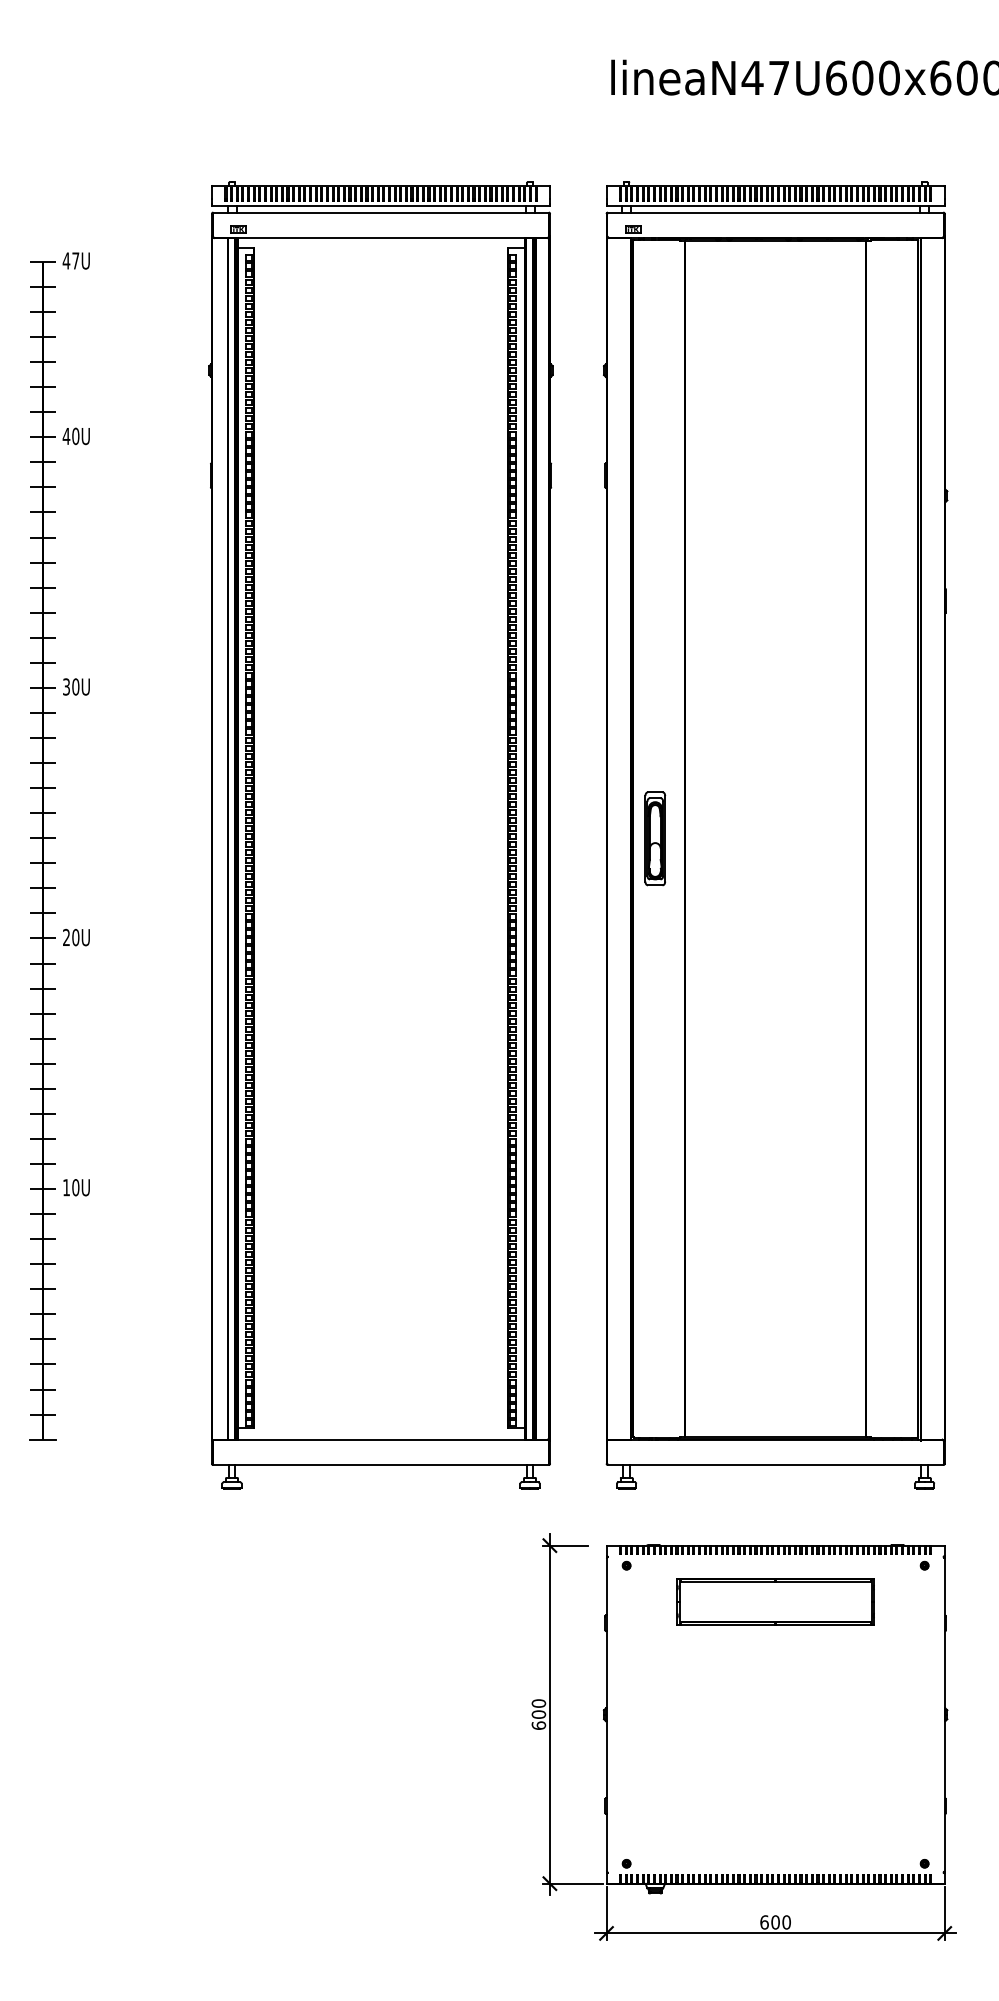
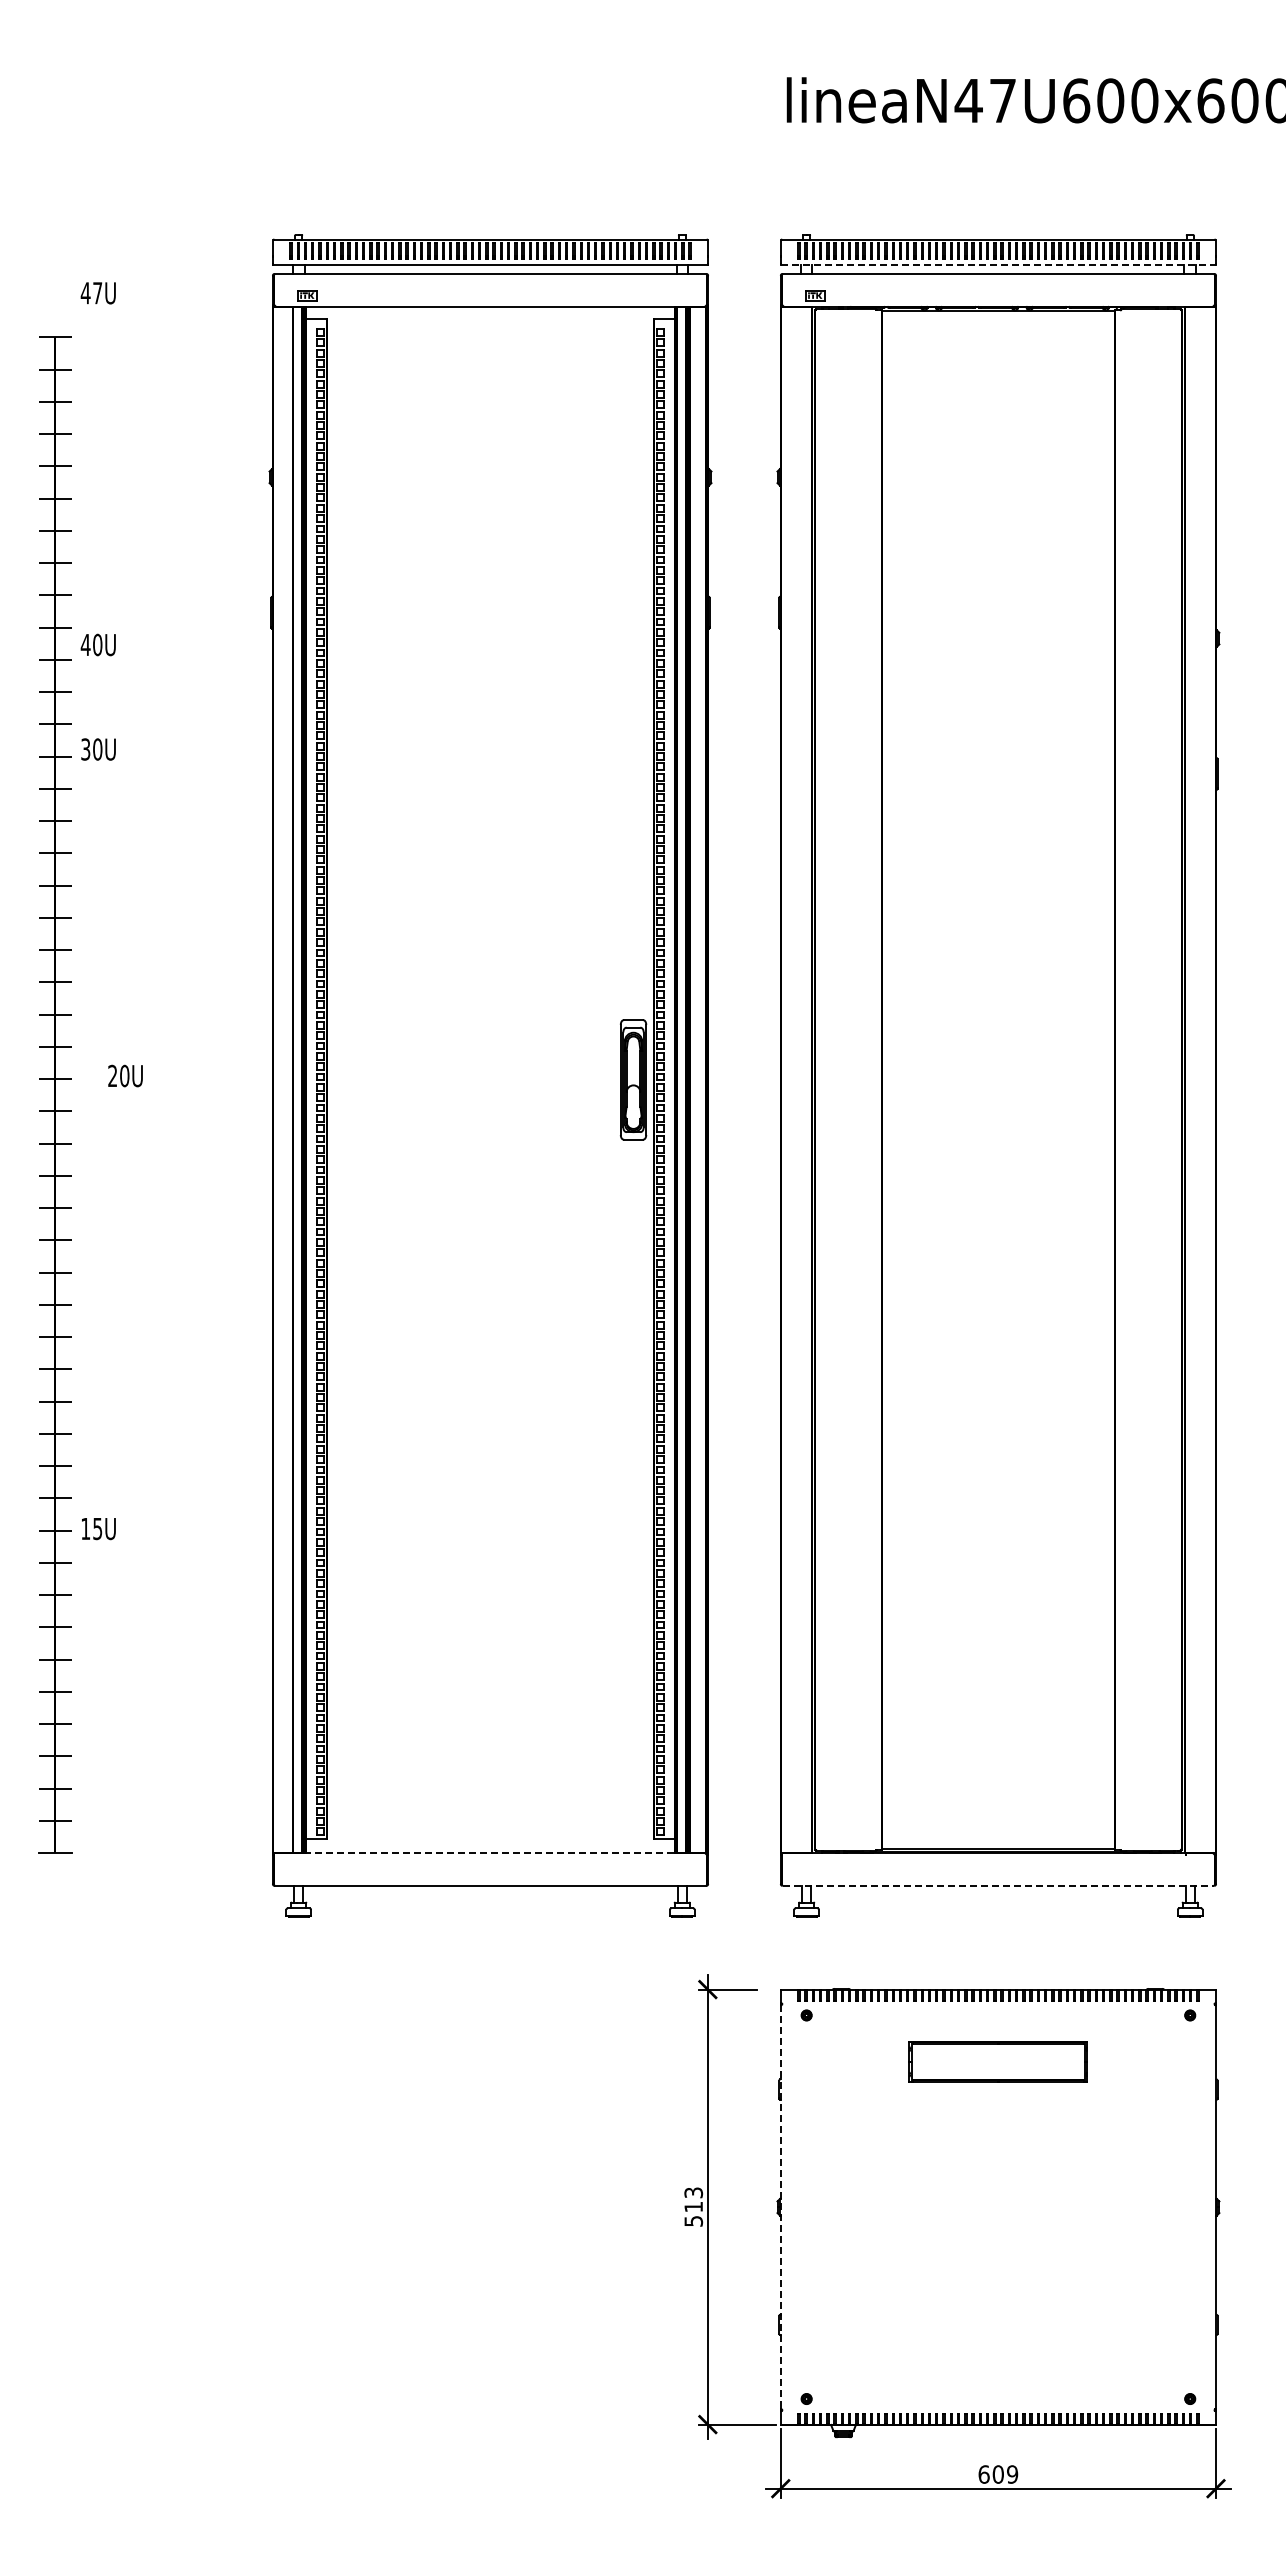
line: (775, 205) -> (998, 264), solid -> dashed
text: (75, 261) -> (97, 293), moved
text: (75, 436) -> (97, 644), moved
text: (76, 686) -> (98, 749), moved
part: (655, 838) -> (633, 1079), moved
text: (76, 937) -> (125, 1075), moved
text: (75, 1187) -> (97, 1528), 10U -> 15U
line: (381, 1439) -> (491, 1853), solid -> dashed
line: (775, 1464) -> (998, 1885), solid -> dashed
part: (774, 1601) -> (997, 2061), size x0.7
text: (538, 1714) -> (693, 2206), 600 -> 513
line: (606, 1714) -> (780, 2207), solid -> dashed
text: (786, 1922) -> (1012, 2474), 600 -> 609

